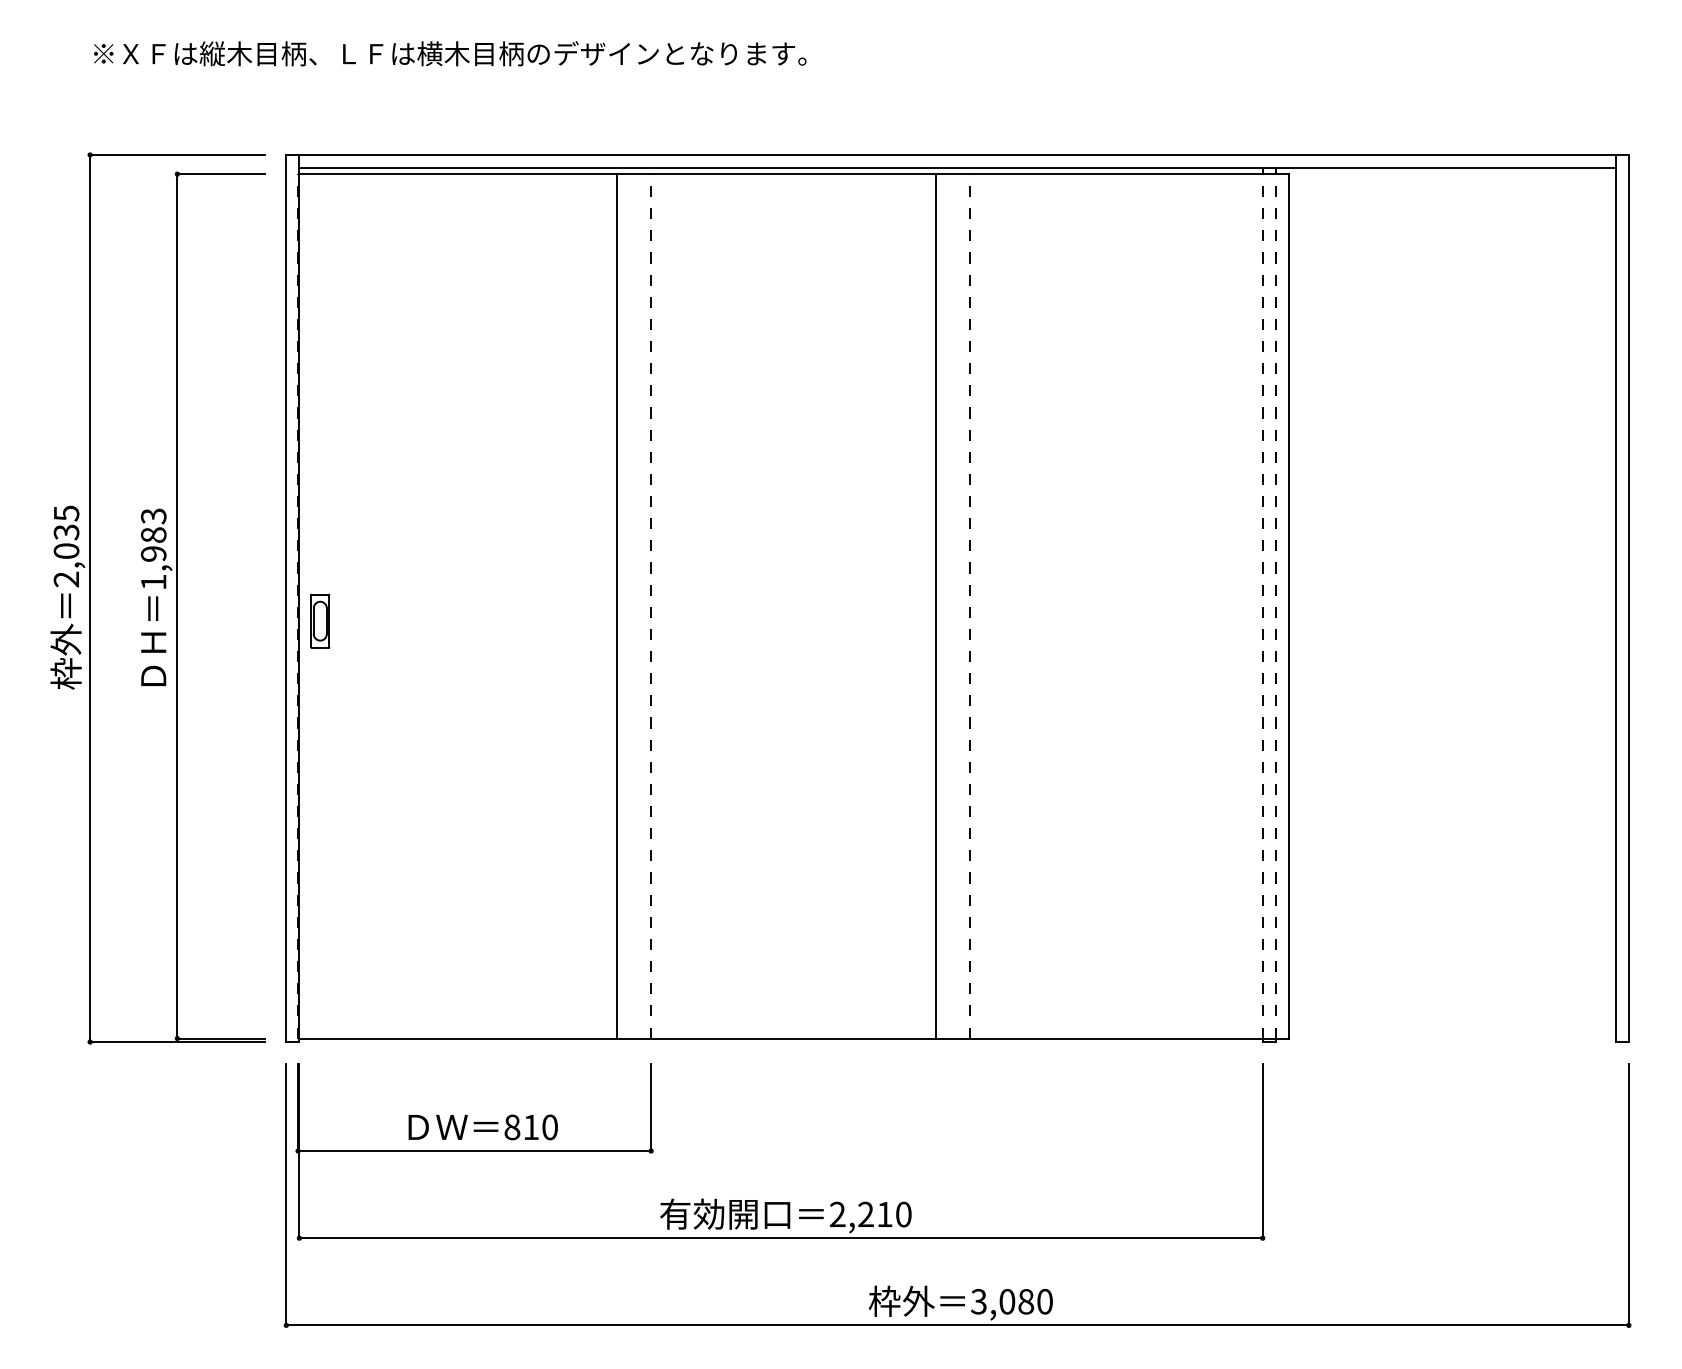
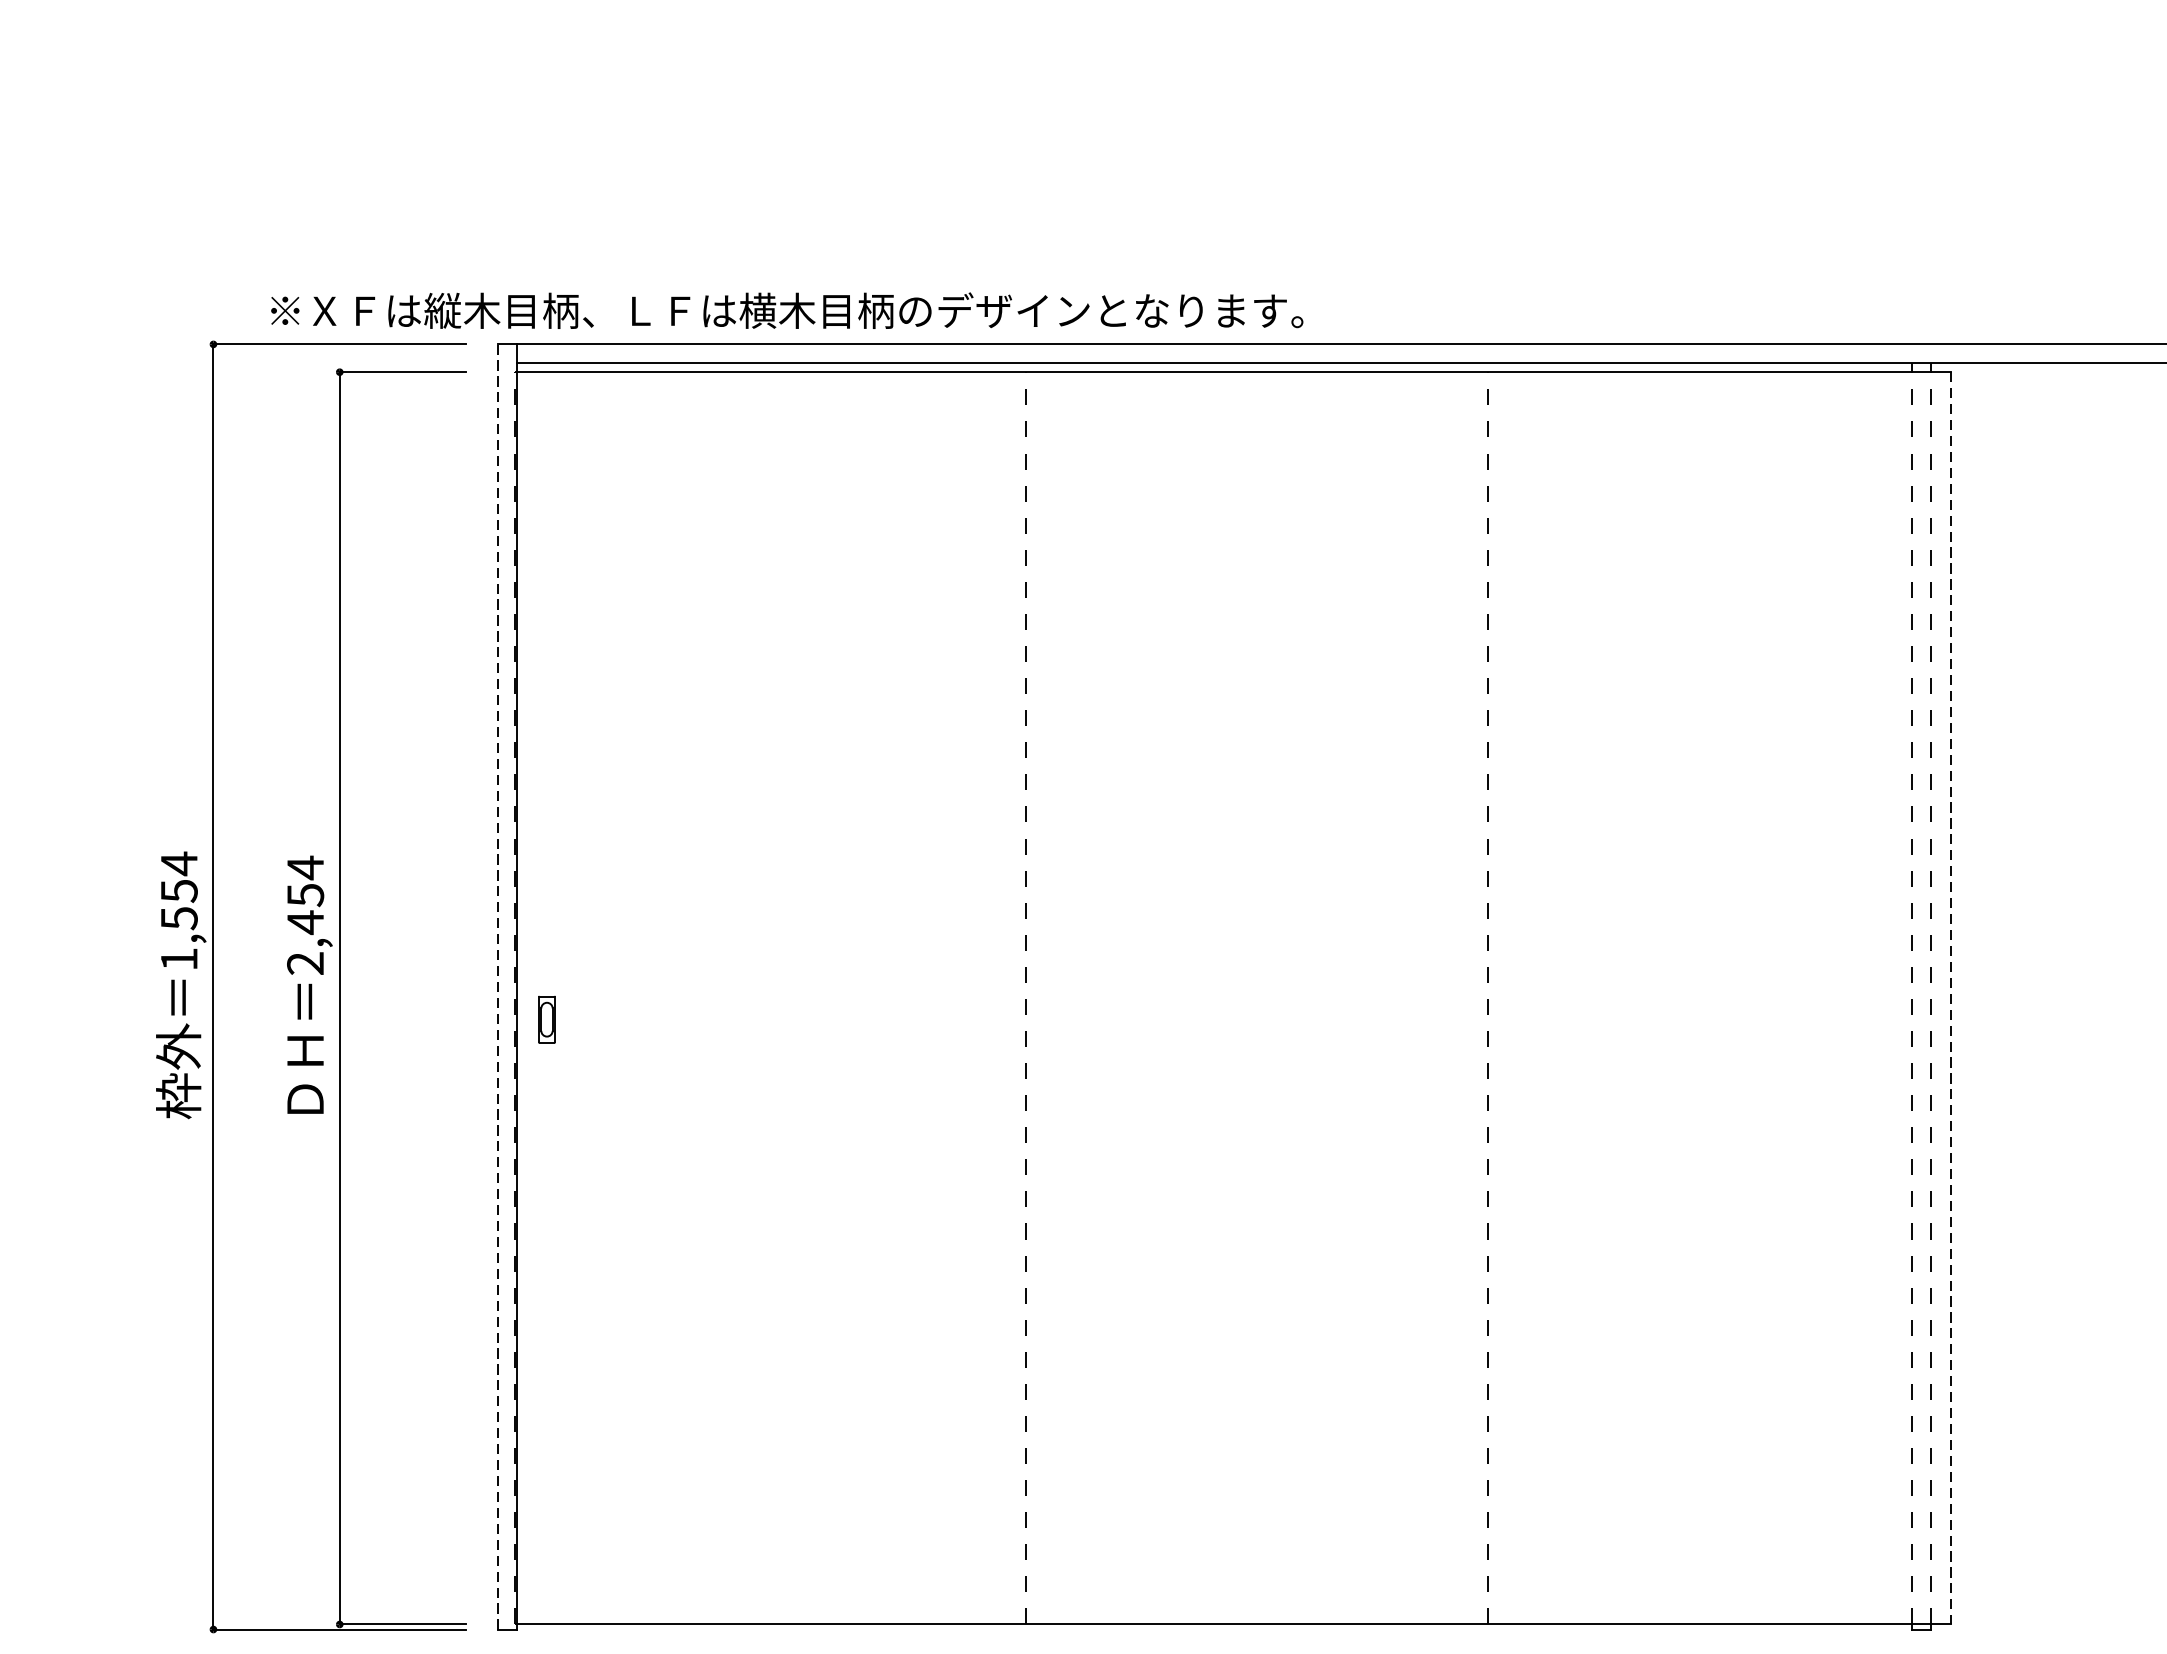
text: (450, 53) -> (787, 310), moved
text: (66, 546) -> (179, 911), 2,035 -> 1,554
text: (153, 548) -> (305, 914), 1,983 -> 2,454
line: (286, 598) -> (497, 986), solid -> dashed
line: (617, 606) -> (977, 998), removed
line: (936, 606) -> (1439, 998), removed
line: (1289, 606) -> (1950, 998), solid -> dashed
part: (320, 620) -> (547, 1018), size x0.6

